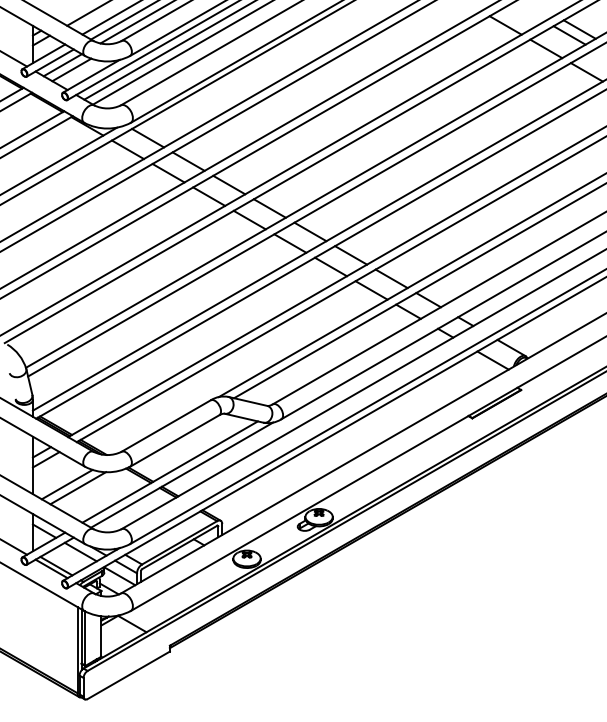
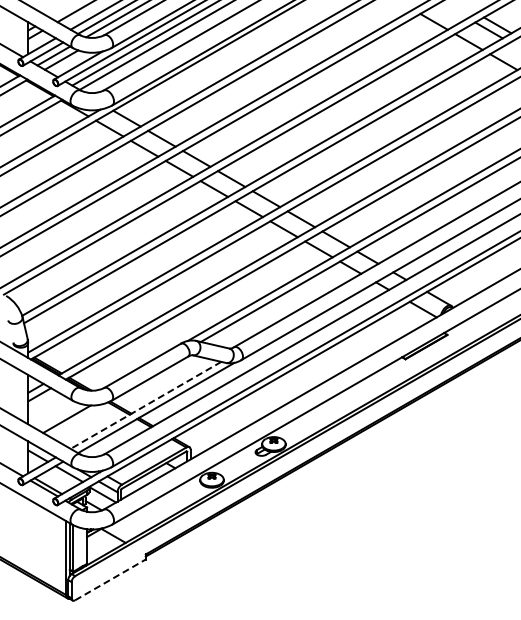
line: (170, 472) -> (146, 405), solid -> dashed
line: (67, 483) -> (57, 415), removed
line: (128, 674) -> (110, 579), solid -> dashed

